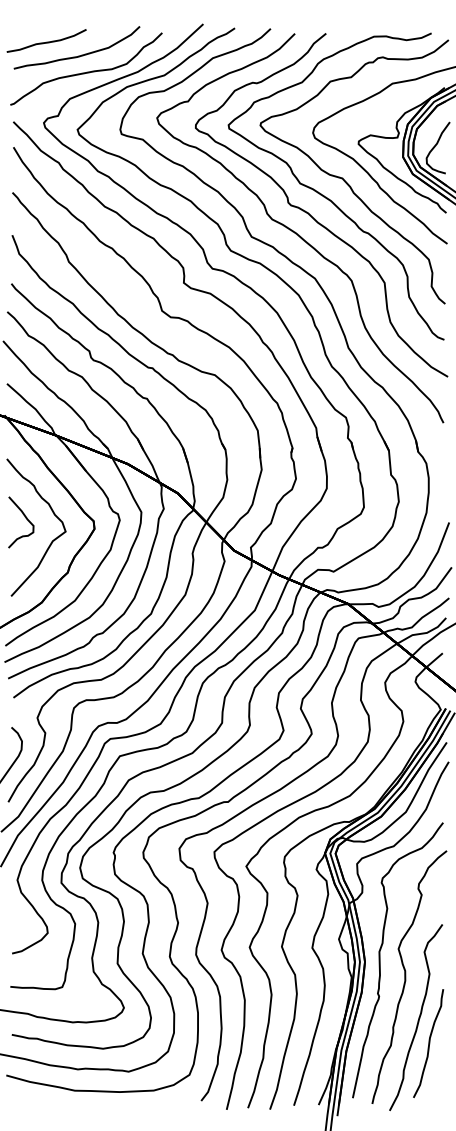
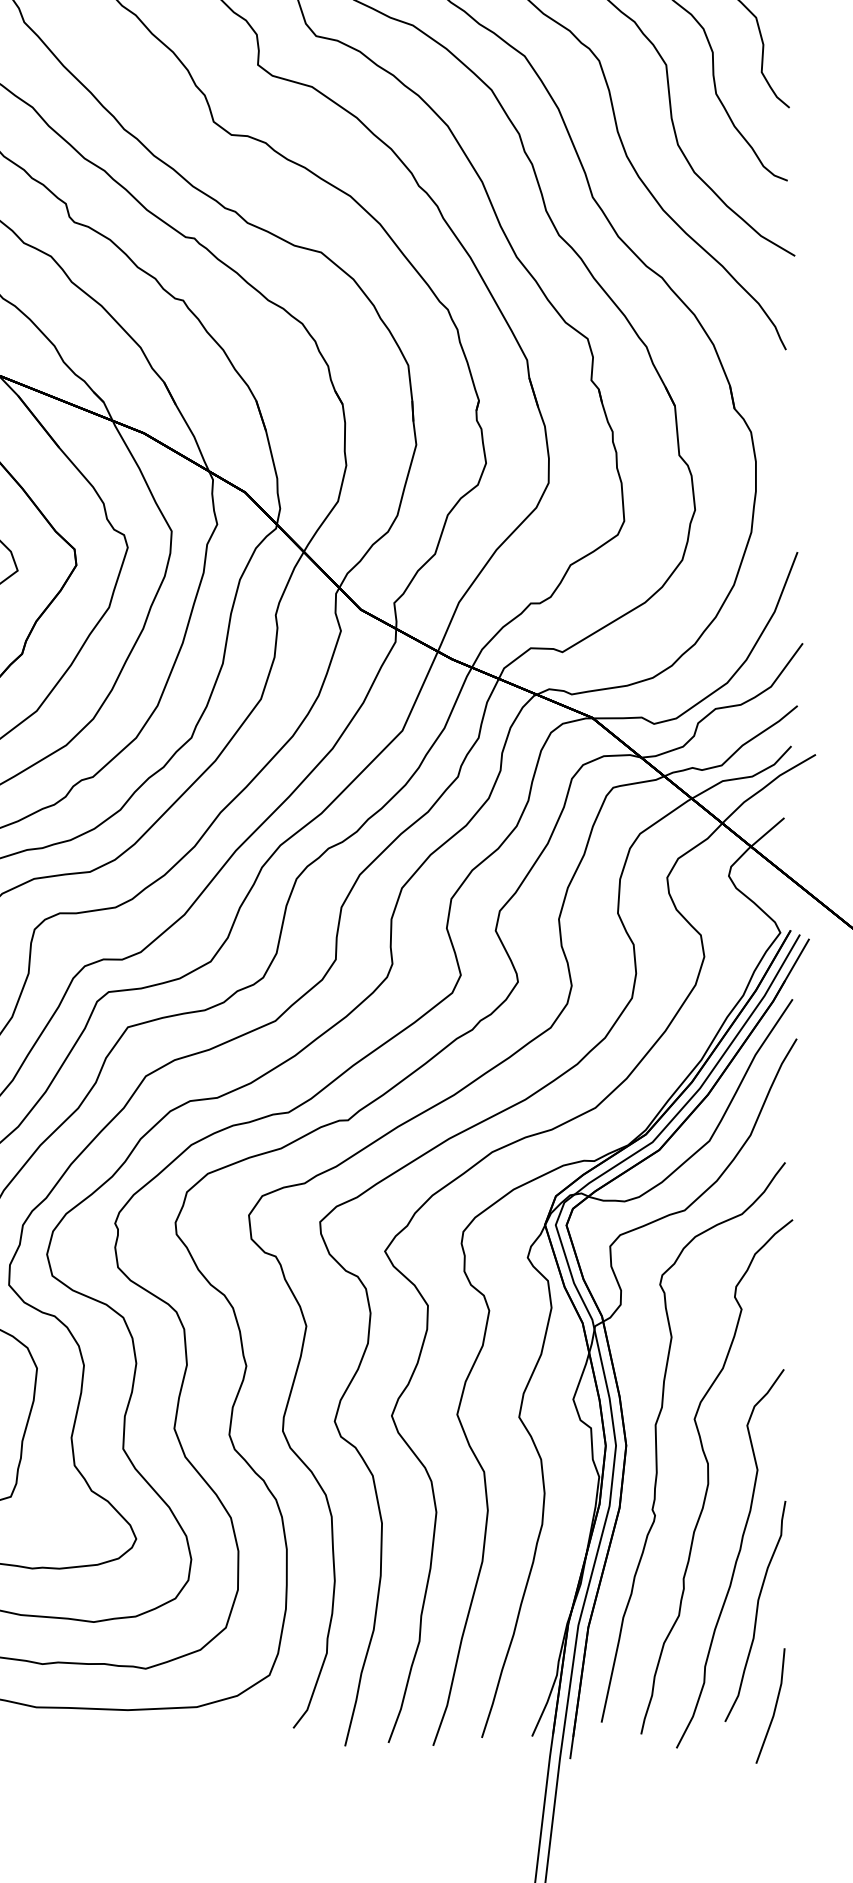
line: (437, 1089) -> (773, 1704), added

